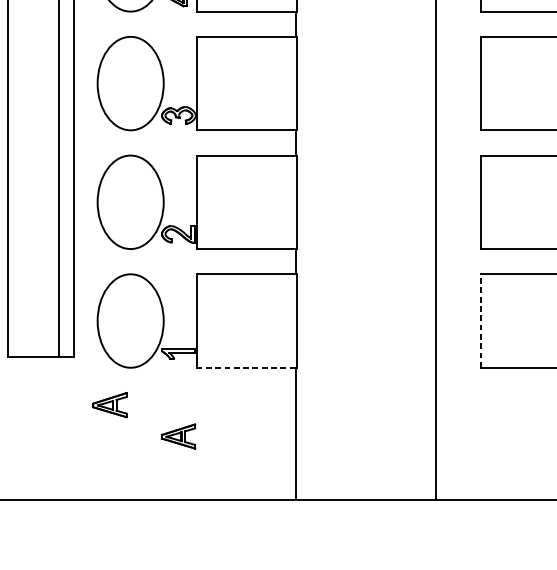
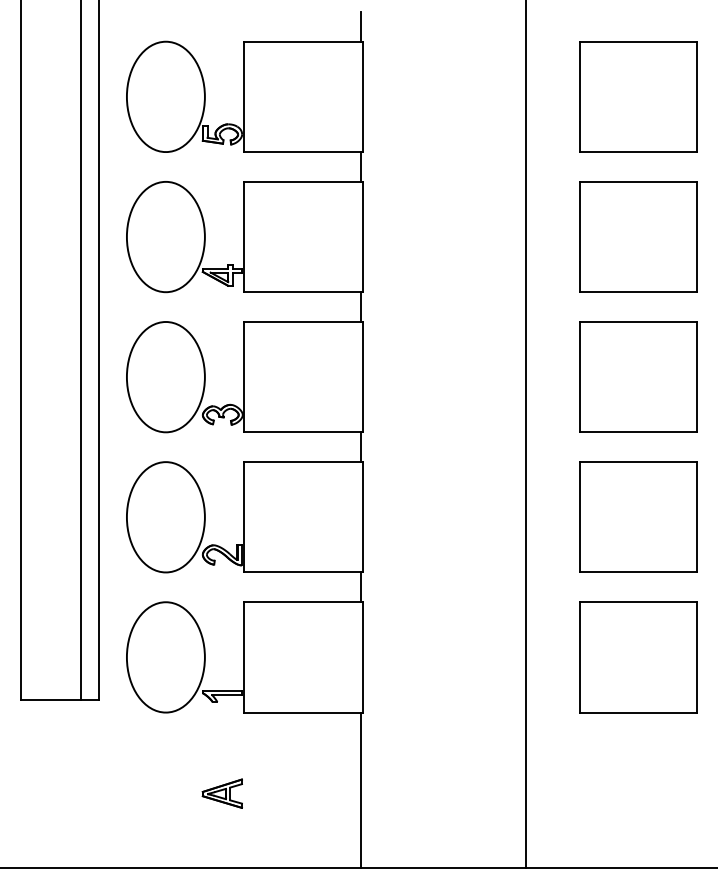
line: (481, 320) -> (579, 656), dashed -> solid
line: (245, 367) -> (301, 712), dashed -> solid
part: (109, 404) -> (140, 756), removed

